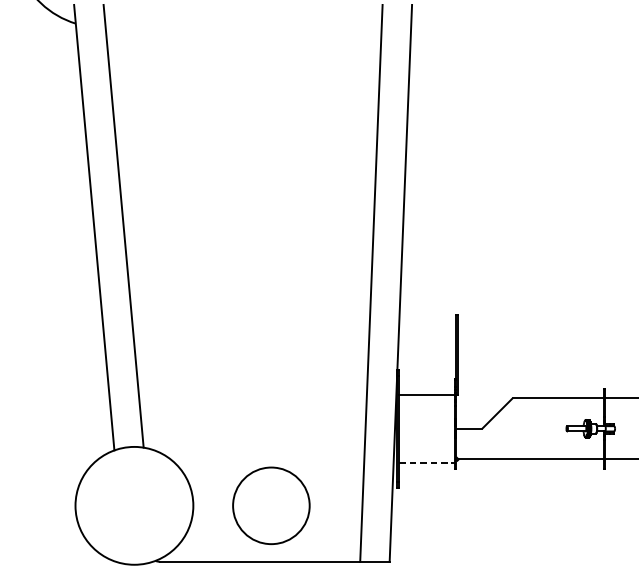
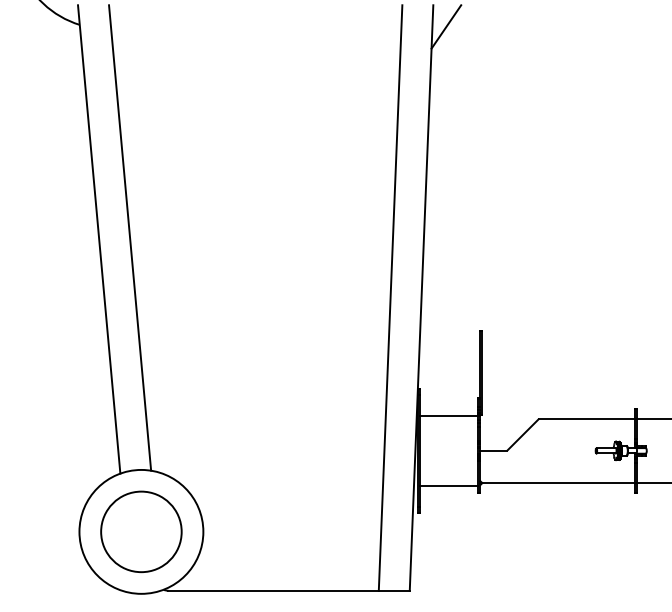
line: (424, 25) -> (446, 26), added
line: (427, 462) -> (449, 486), dashed -> solid
circle: (271, 505) -> (141, 531), moved

